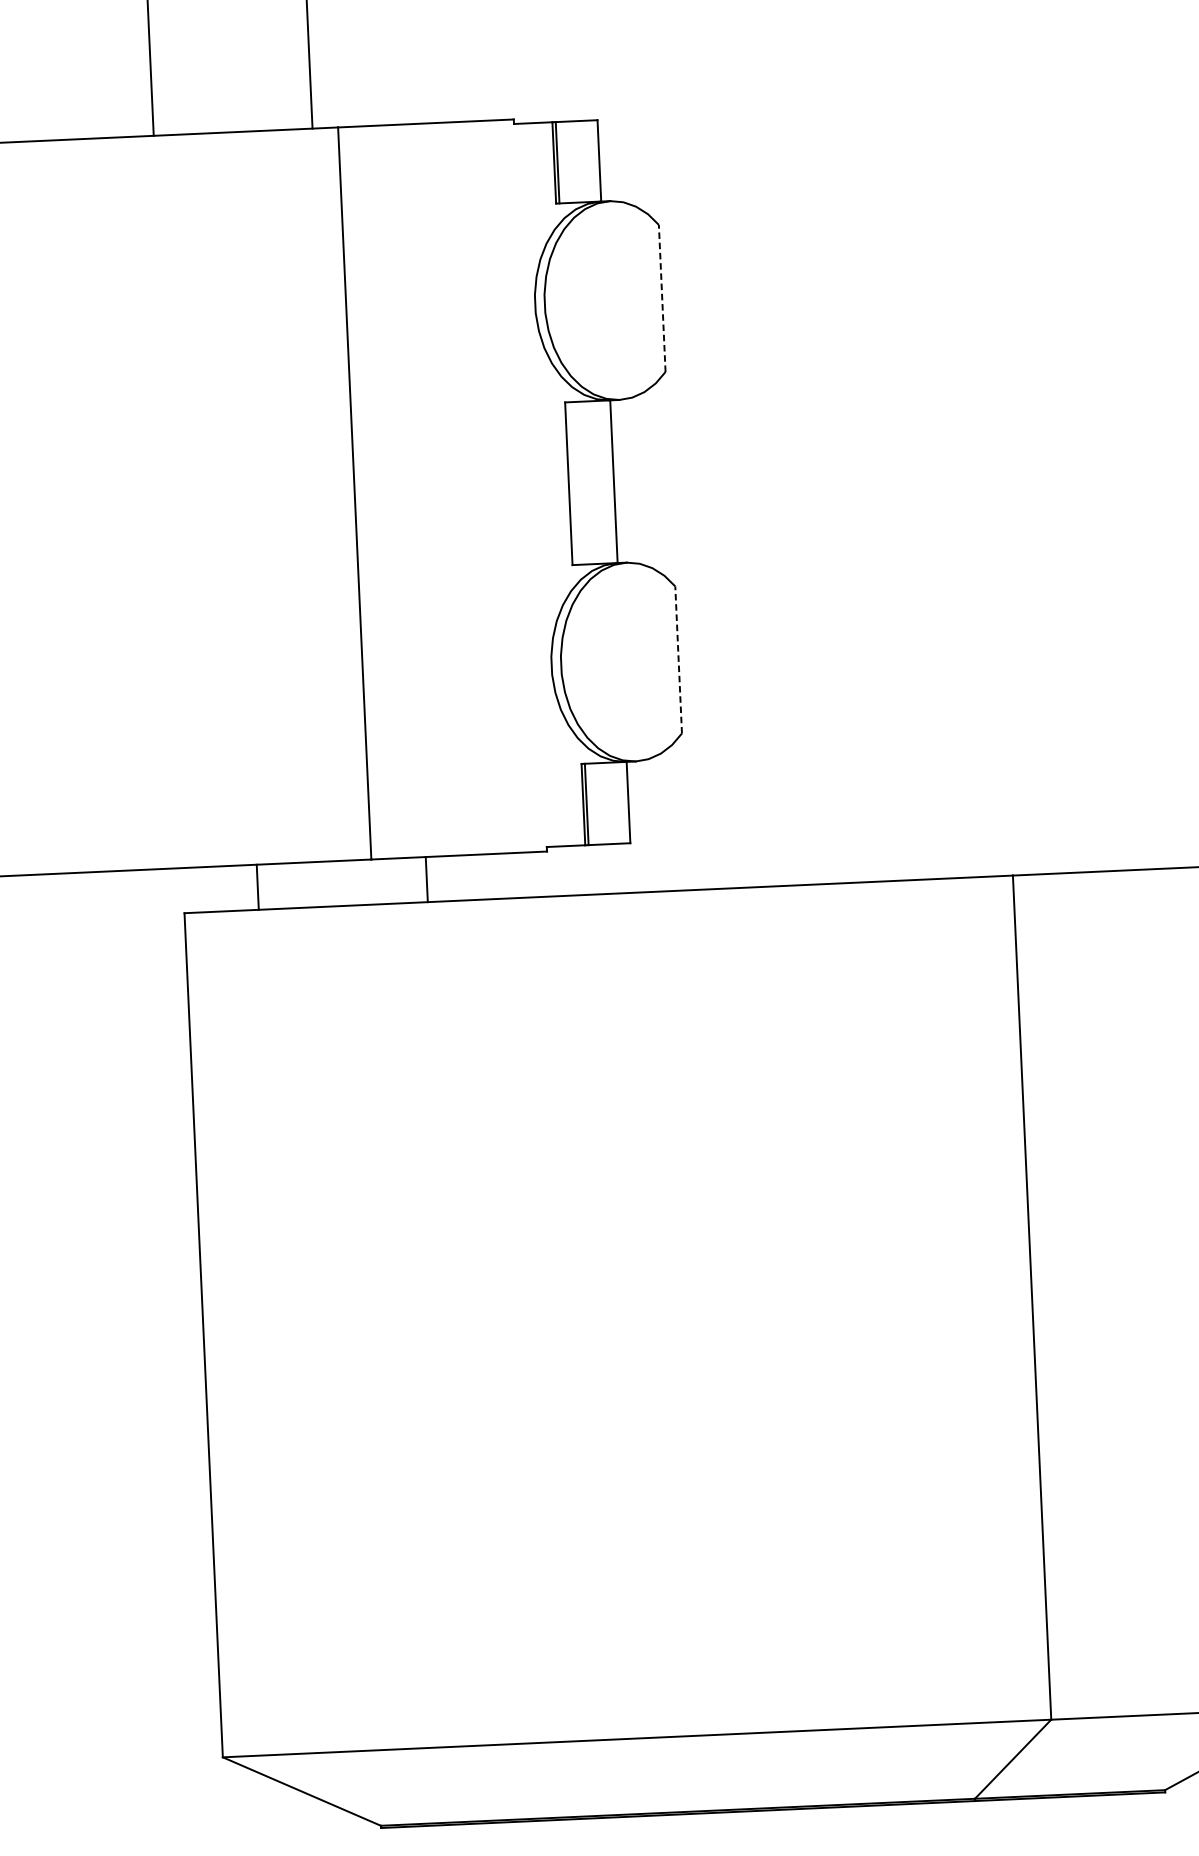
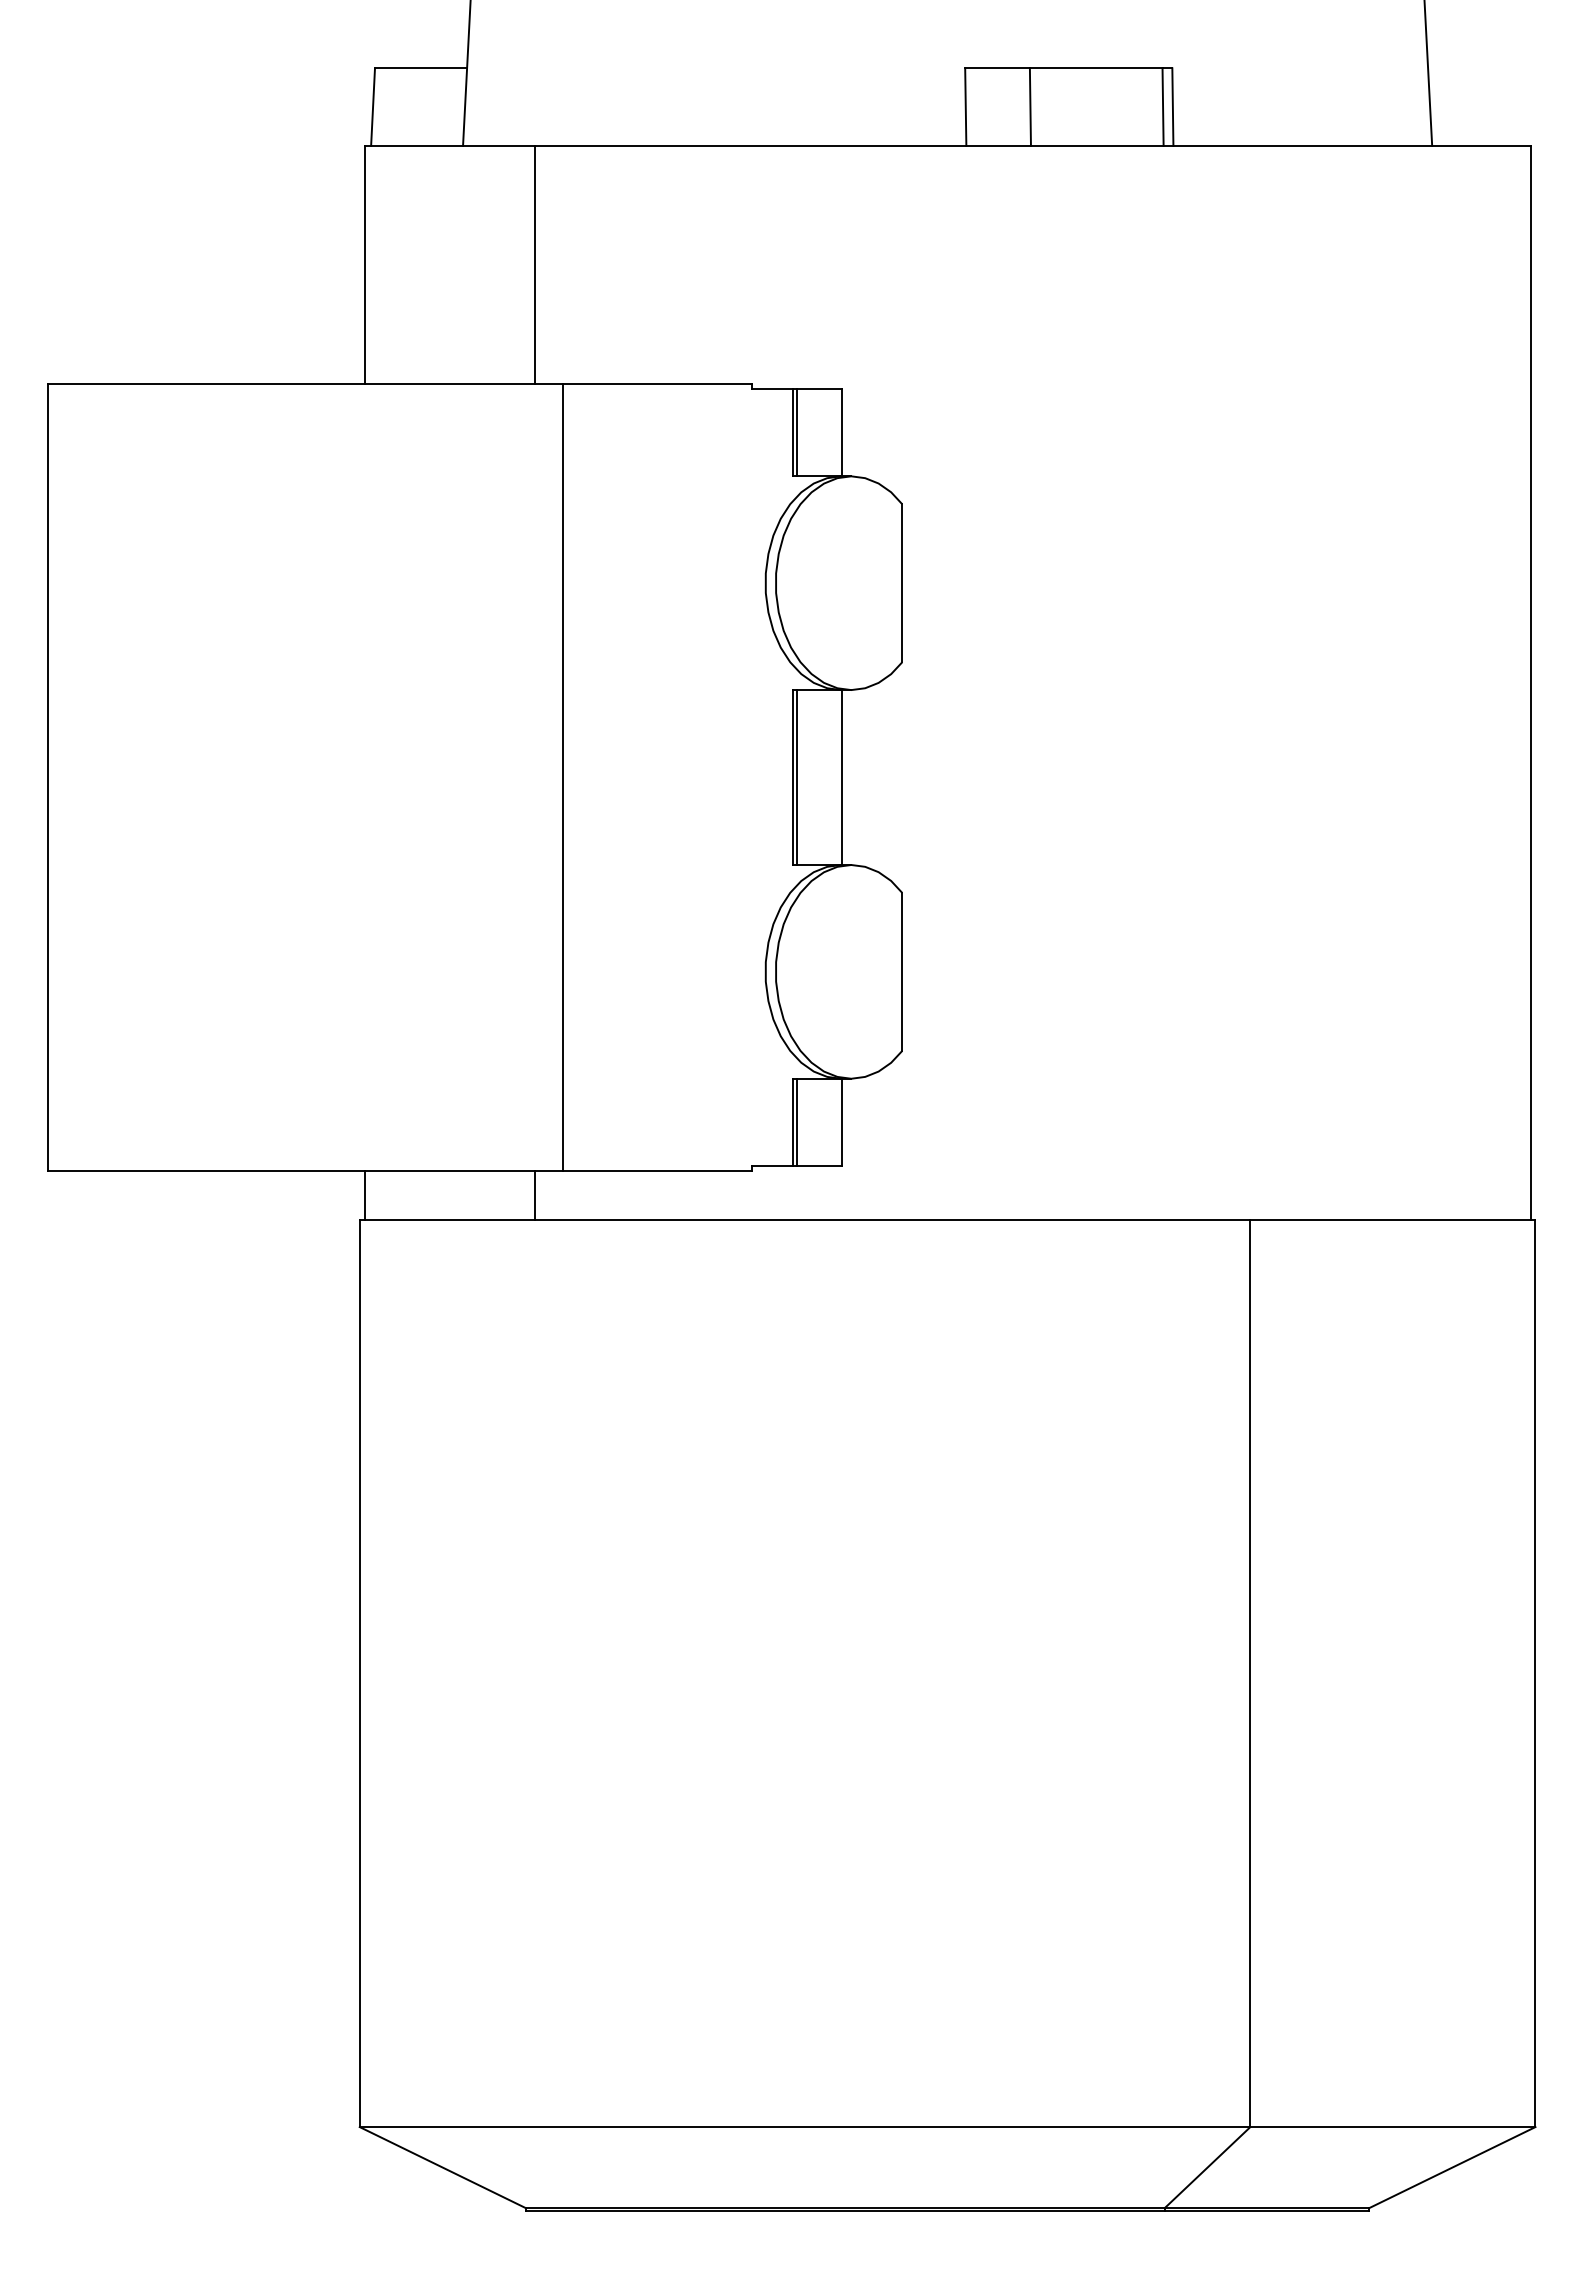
line: (662, 297) -> (902, 582), dashed -> solid
line: (572, 483) -> (796, 777), added
line: (678, 659) -> (902, 971), dashed -> solid
line: (426, 879) -> (535, 1195), moved
line: (257, 887) -> (364, 1195), moved

